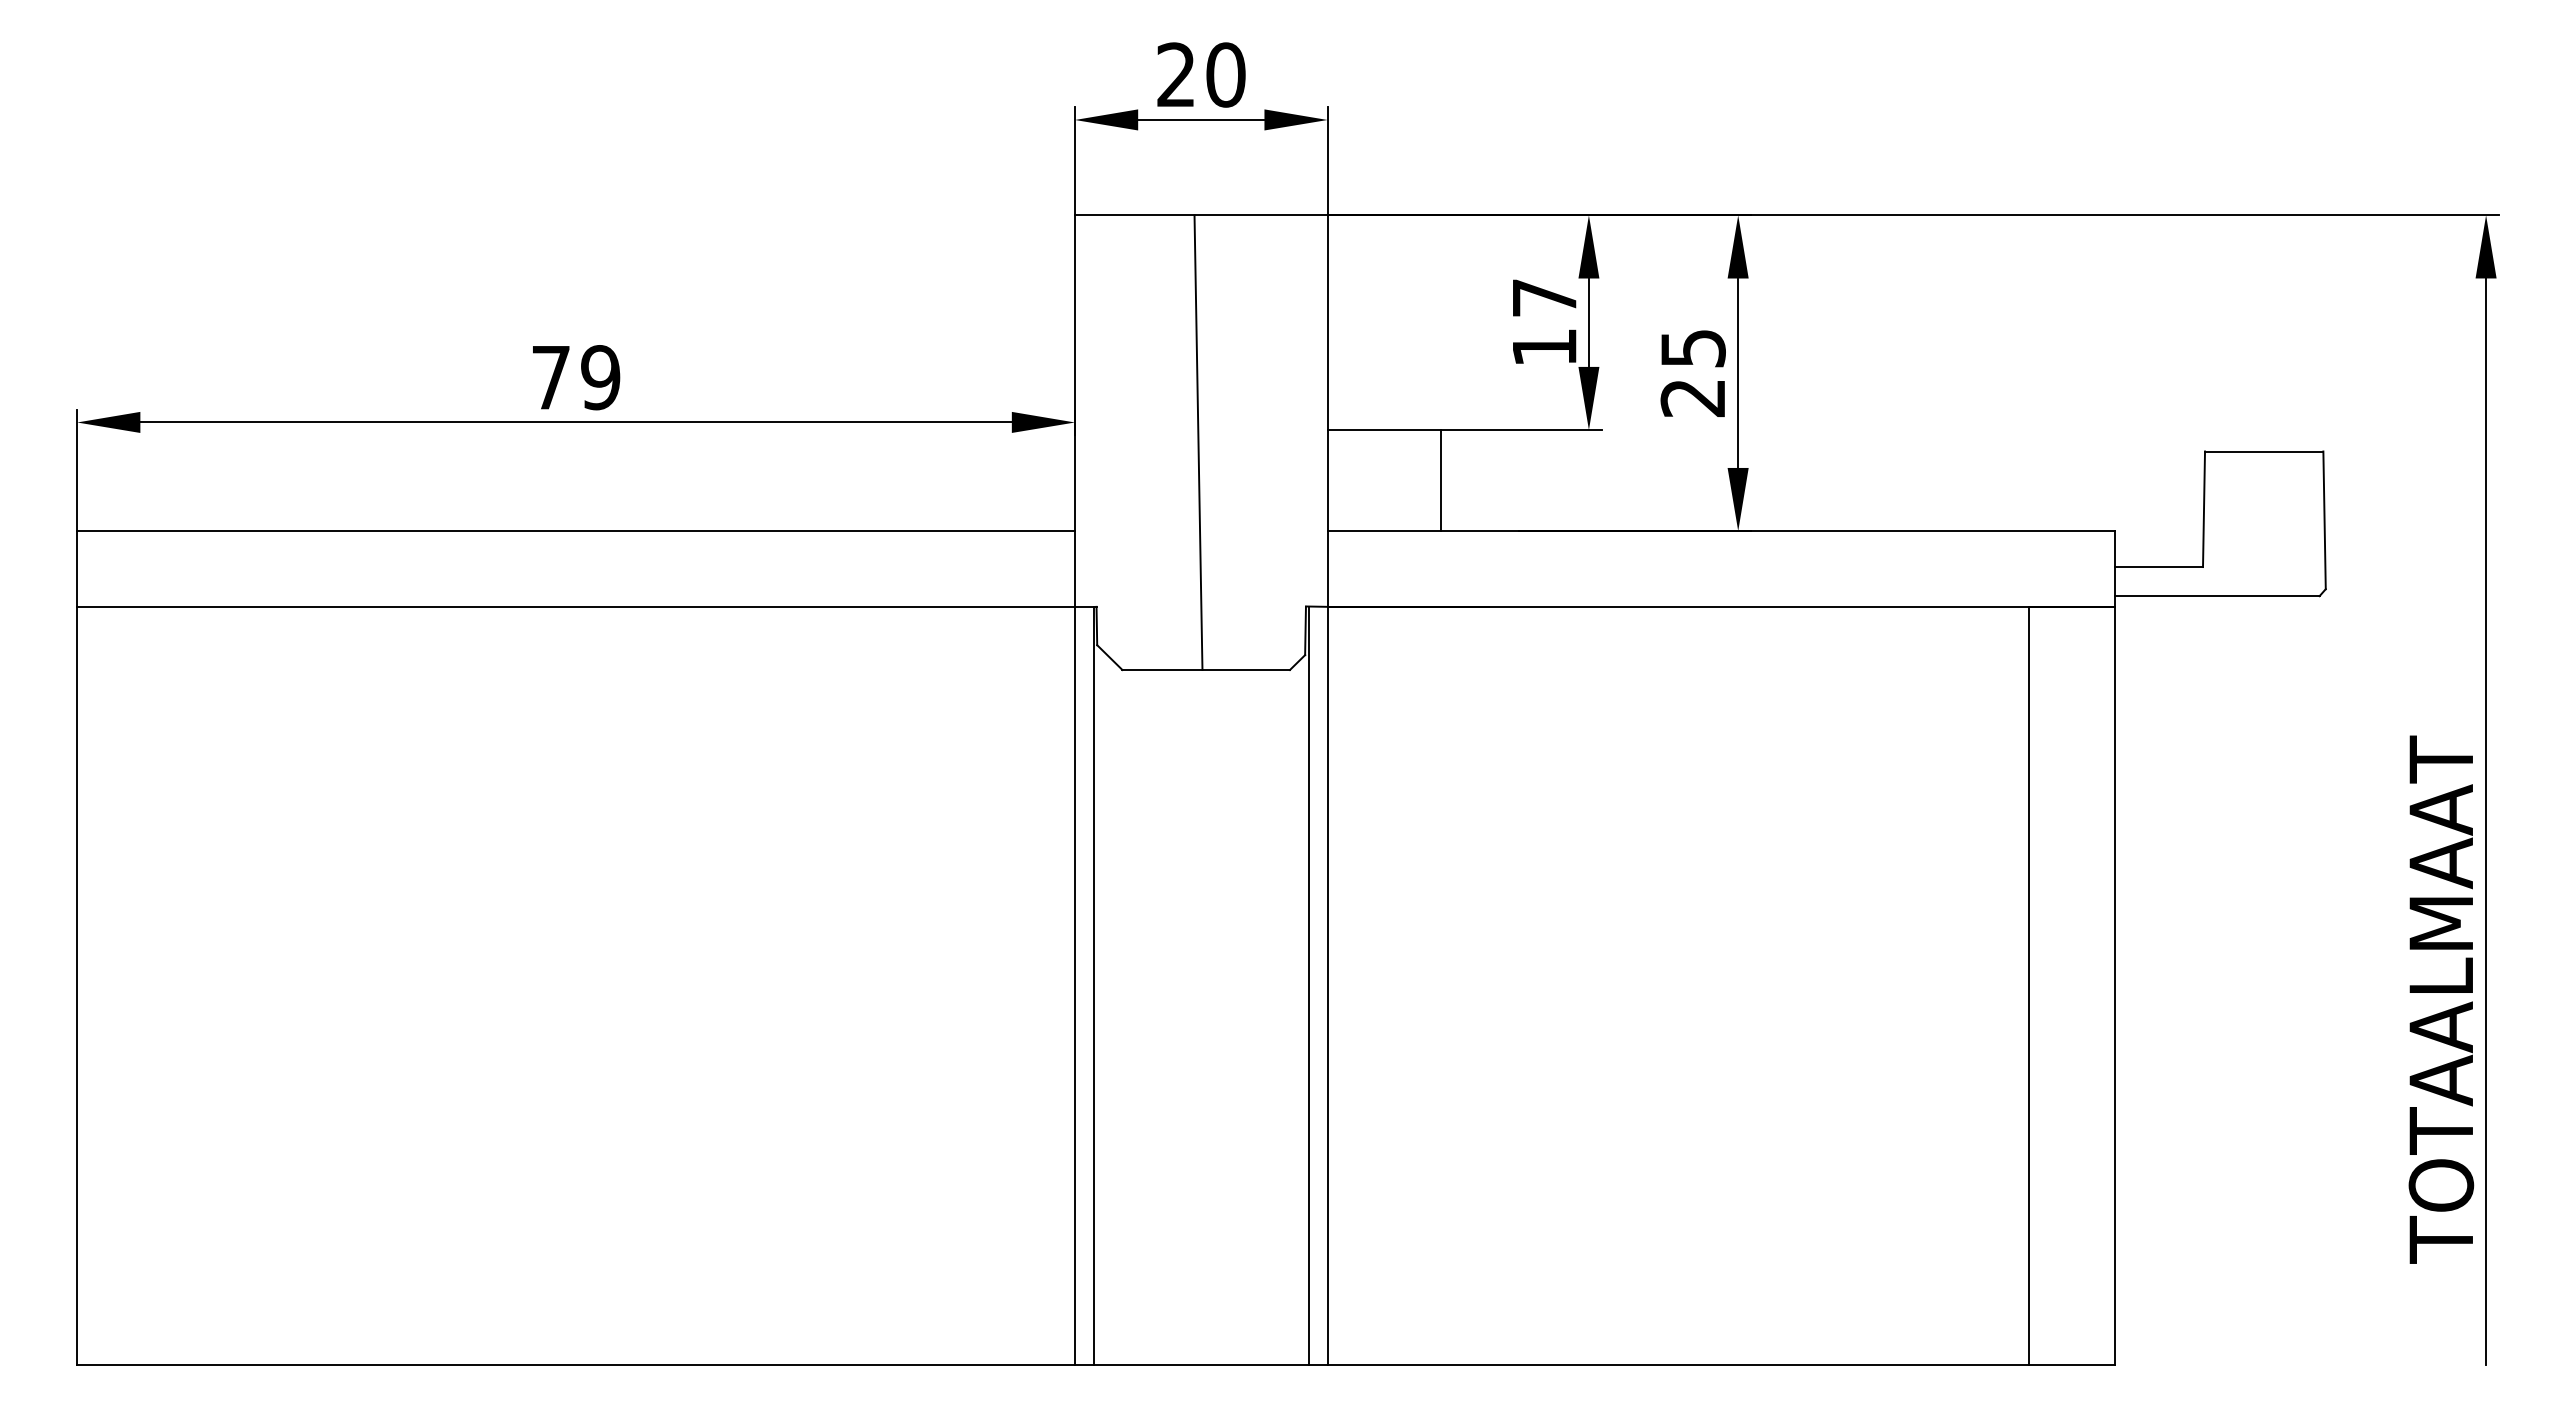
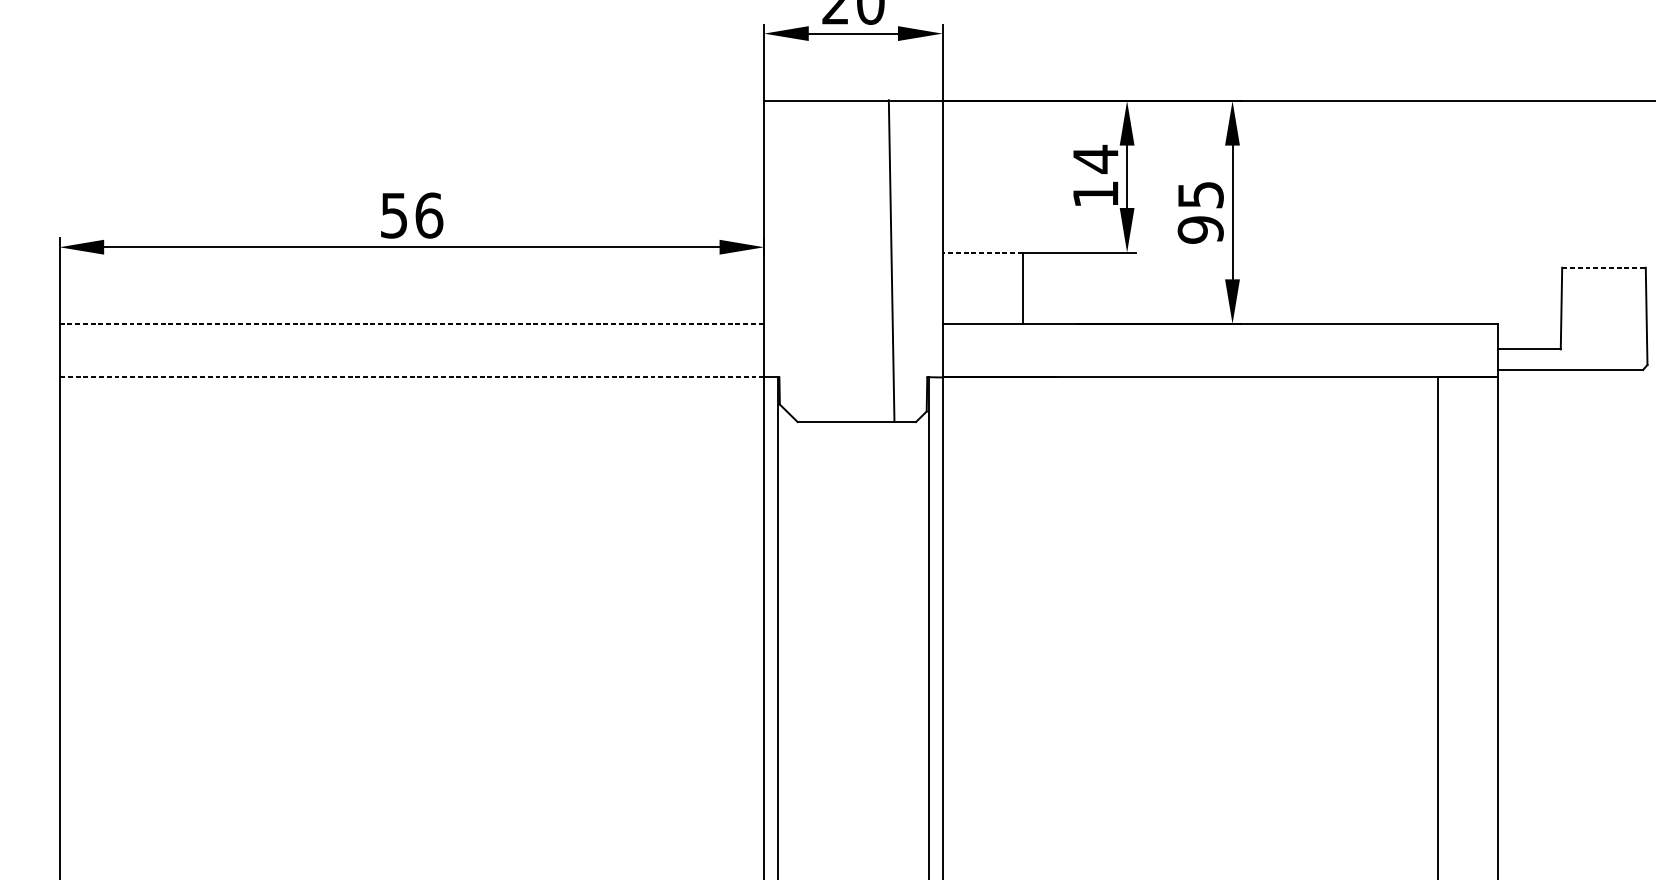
text: (1544, 297) -> (1095, 158), 17 -> 14
text: (576, 377) -> (412, 215), 79 -> 56
text: (1692, 397) -> (1200, 229), 25 -> 95
line: (1384, 430) -> (982, 252), solid -> dashed
line: (1198, 442) -> (891, 260), moved
line: (2264, 451) -> (1604, 267), solid -> dashed
line: (576, 531) -> (412, 324), solid -> dashed
line: (576, 606) -> (412, 377), solid -> dashed

